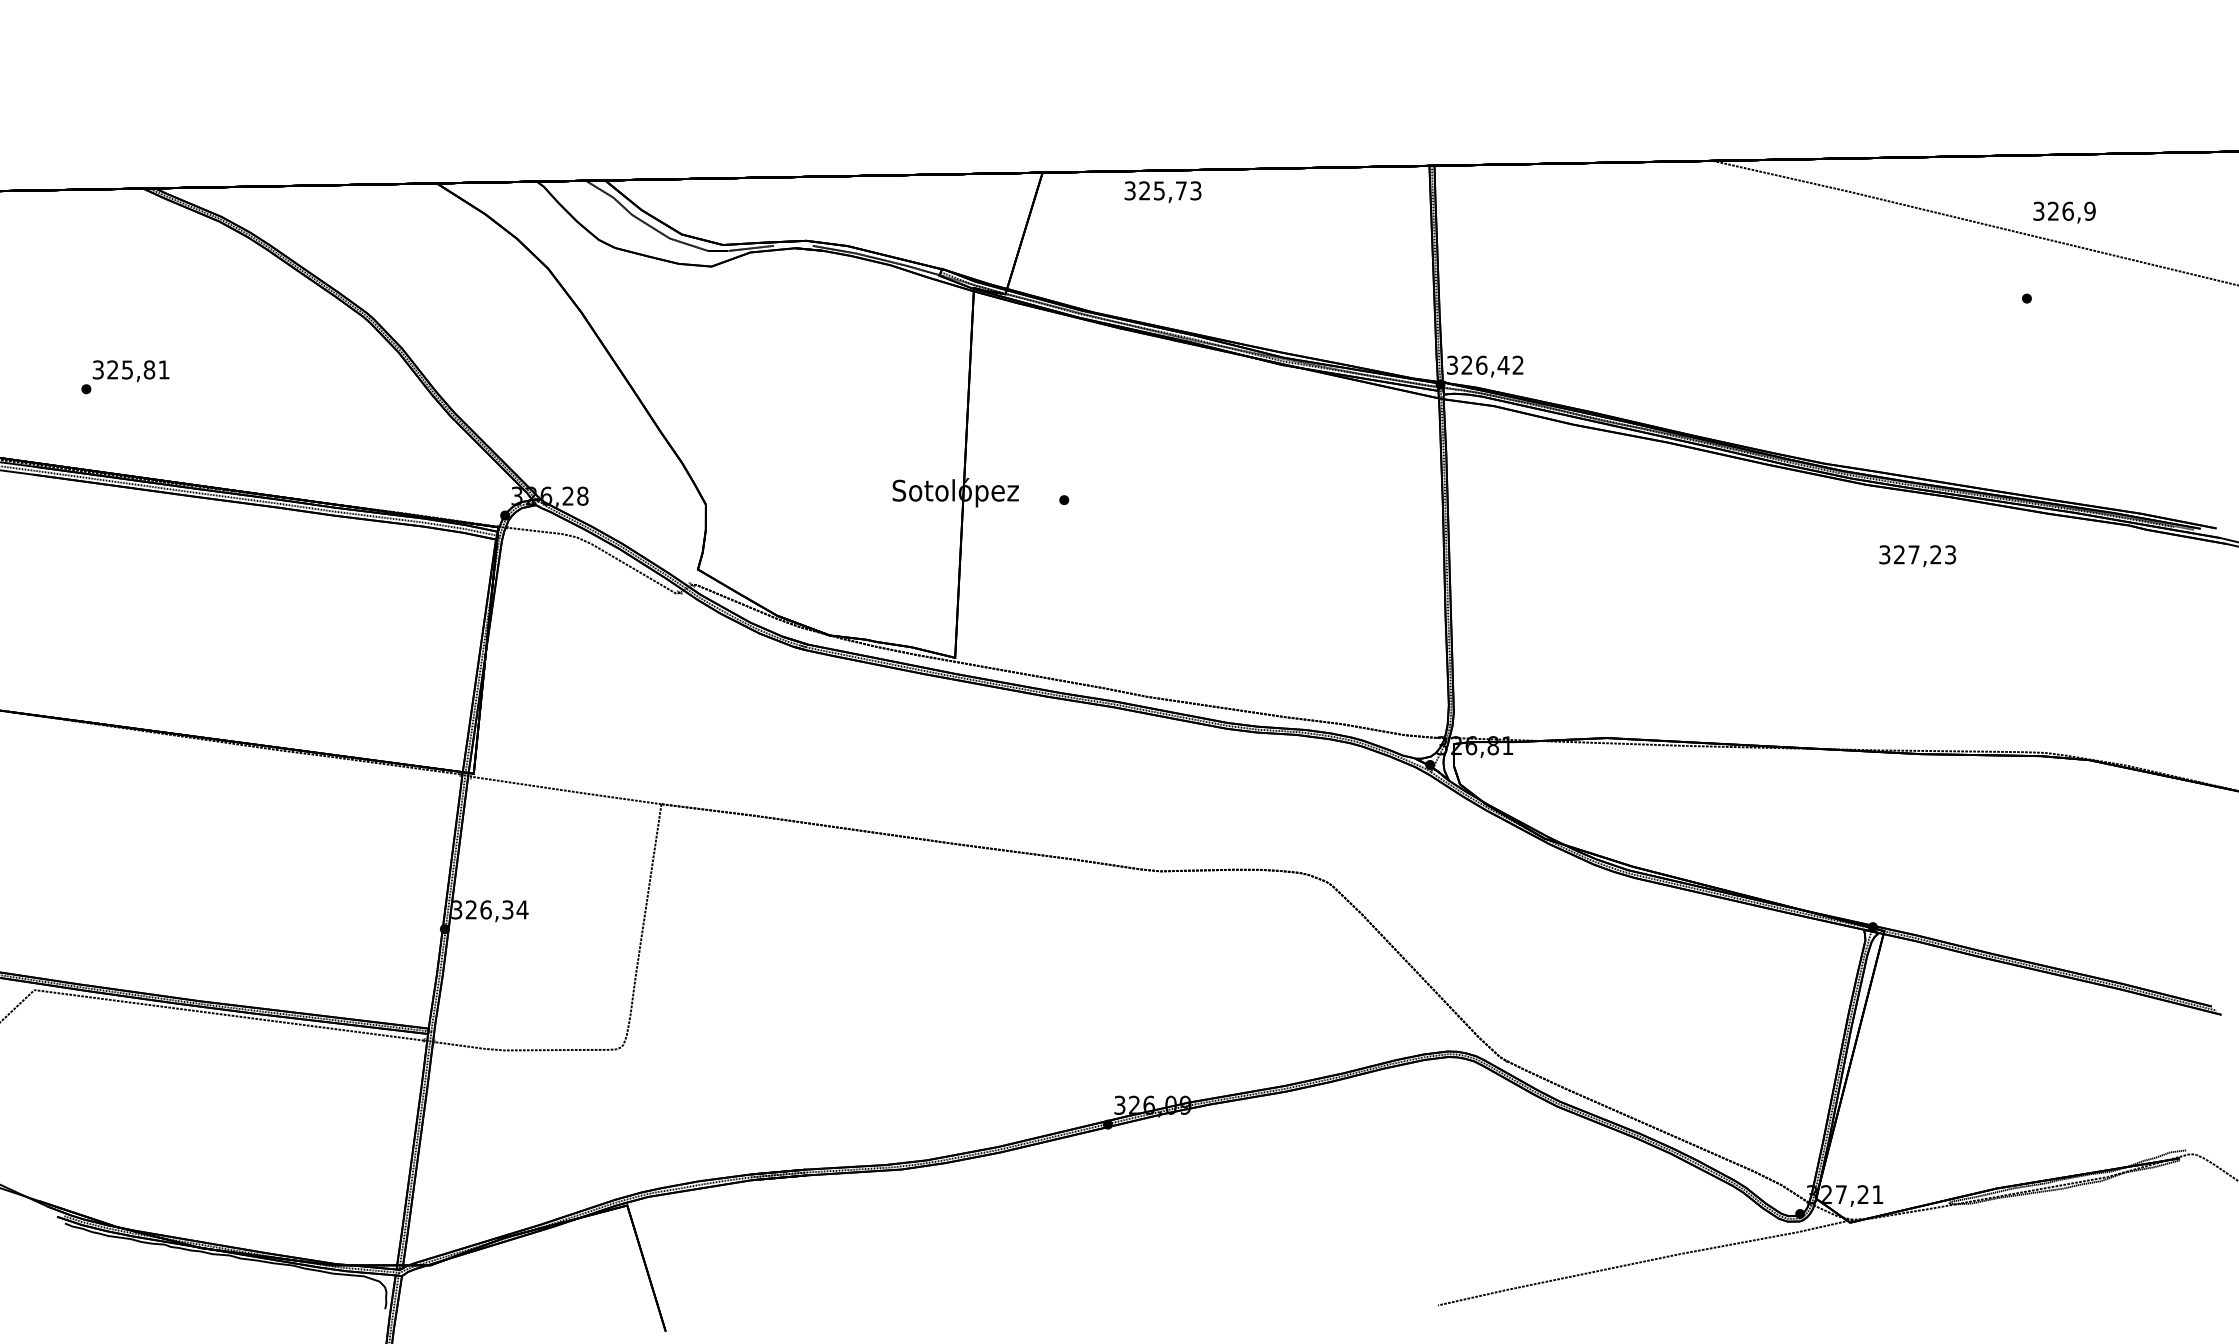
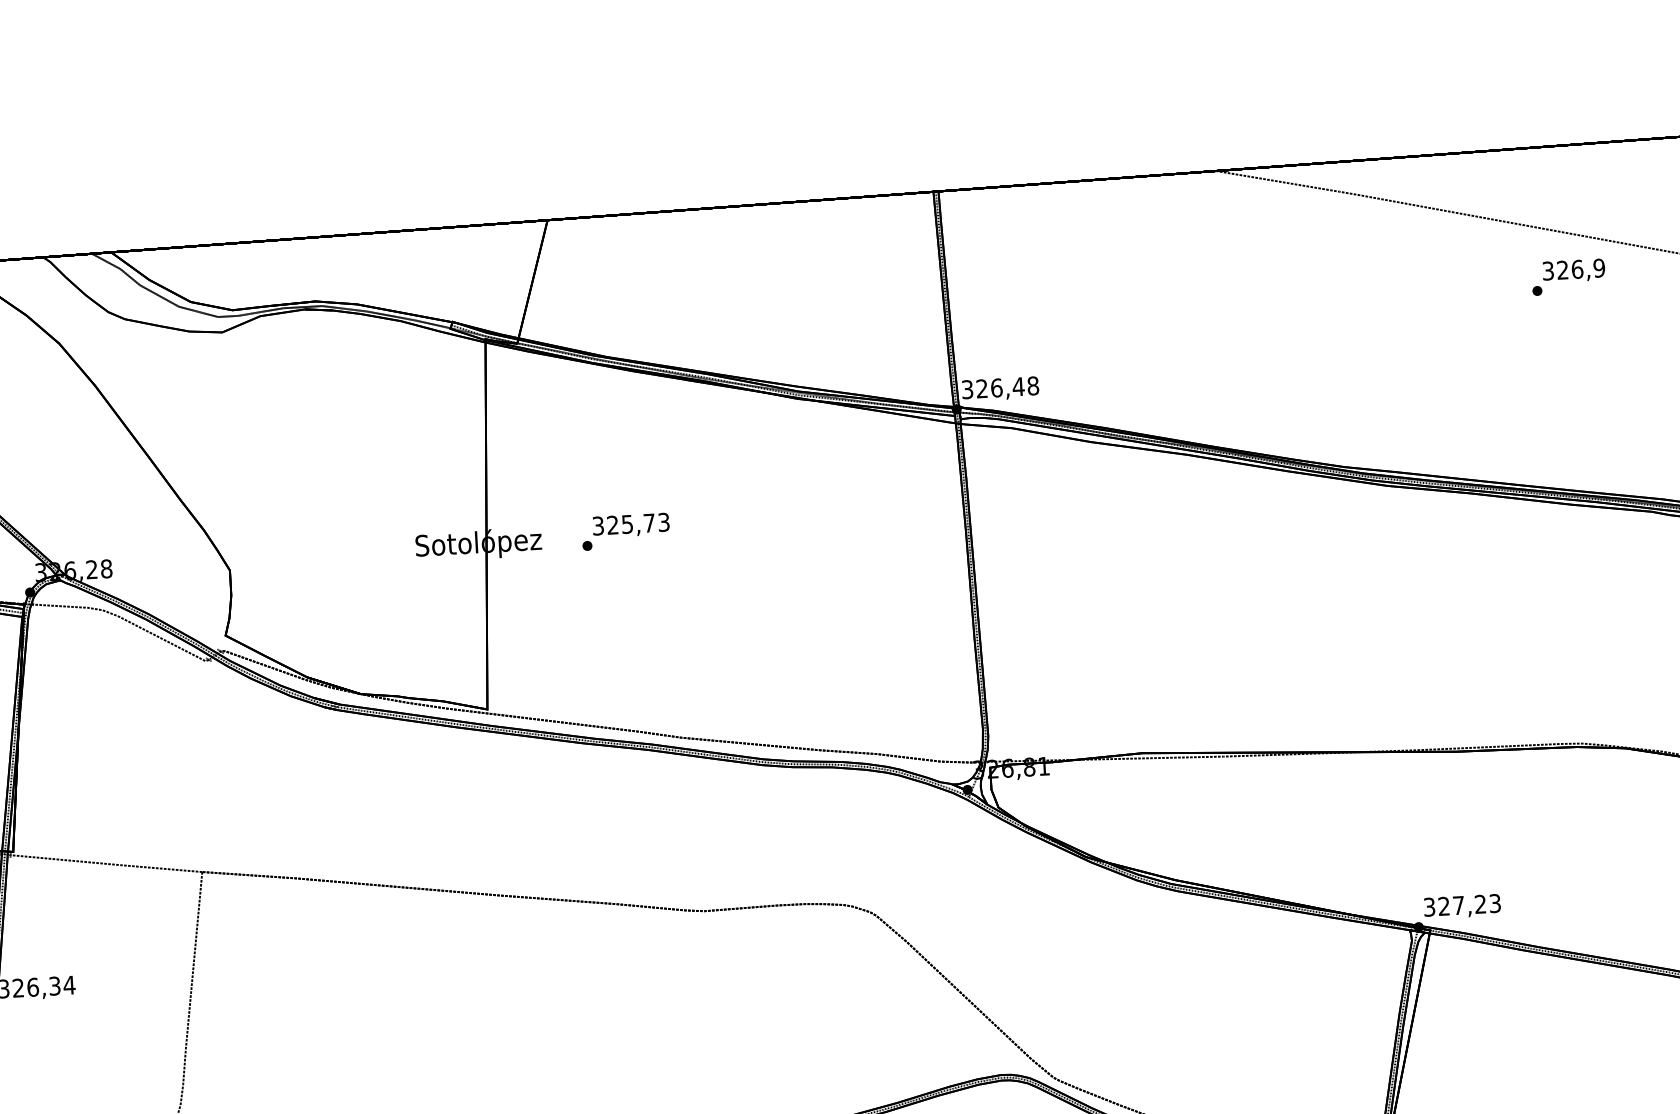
text: (1162, 192) -> (630, 525), moved
text: (2064, 212) -> (1573, 270), moved
text: (1517, 364) -> (1032, 385), 326,42 -> 326,48
text: (1917, 555) -> (1462, 906), moved

